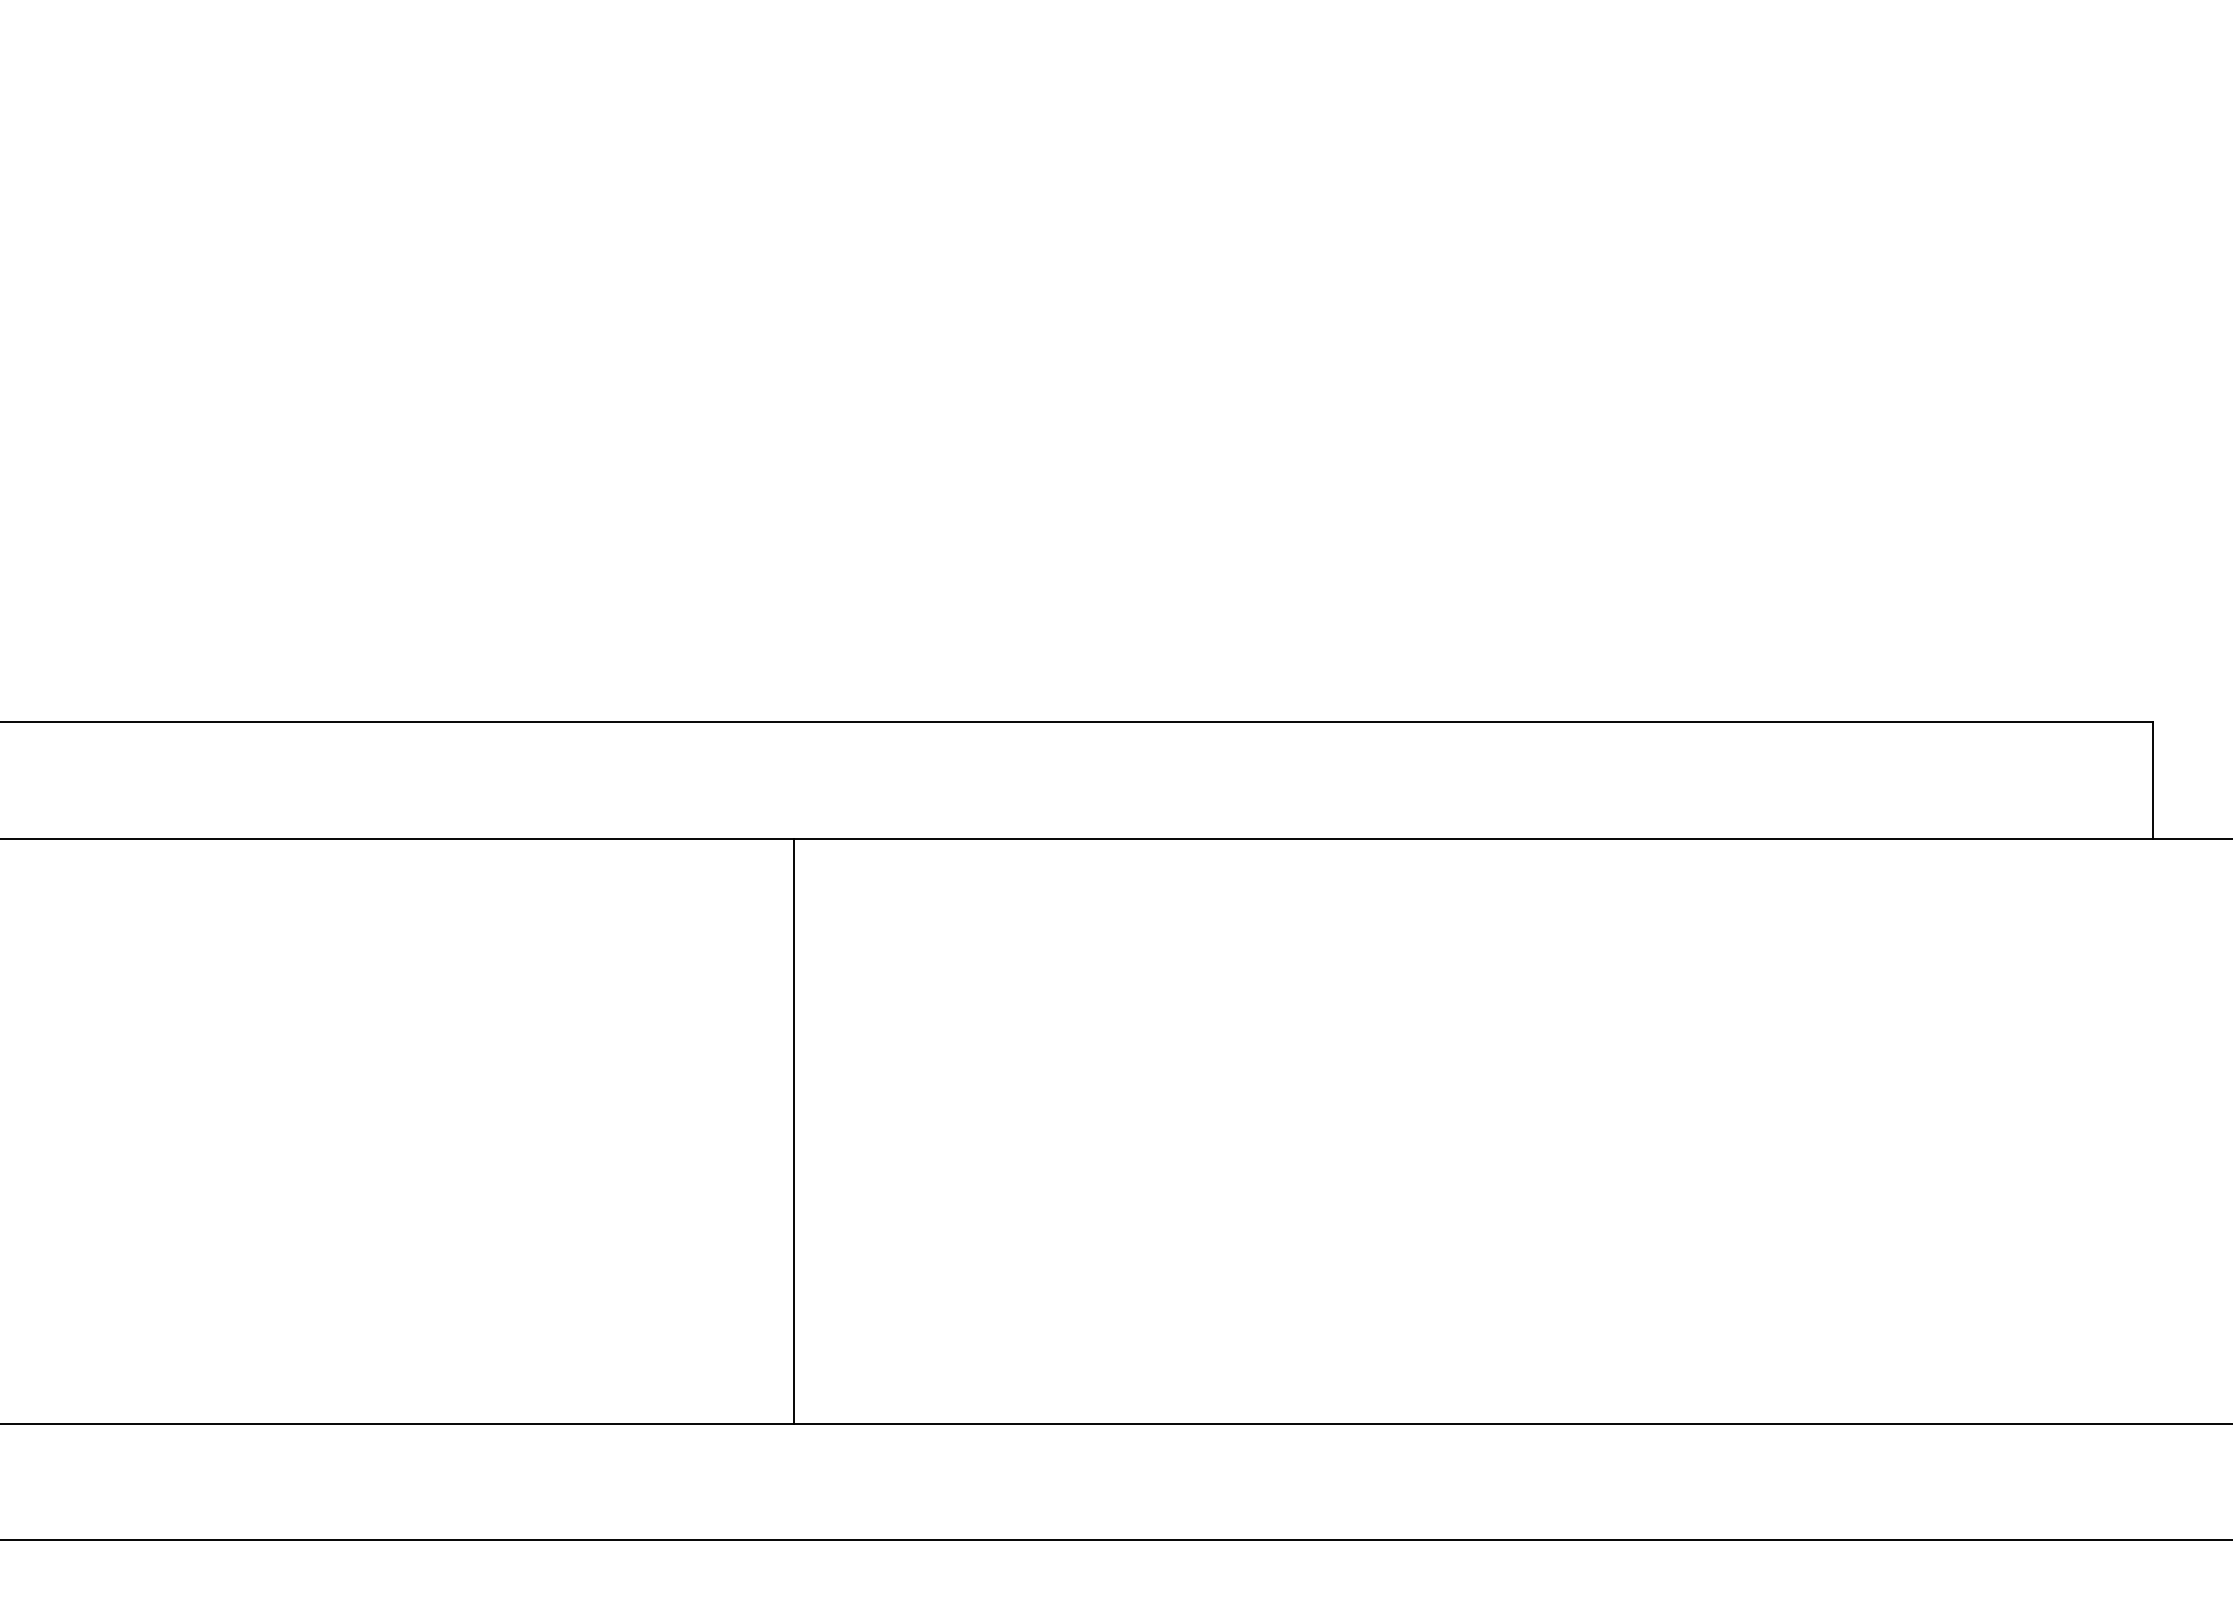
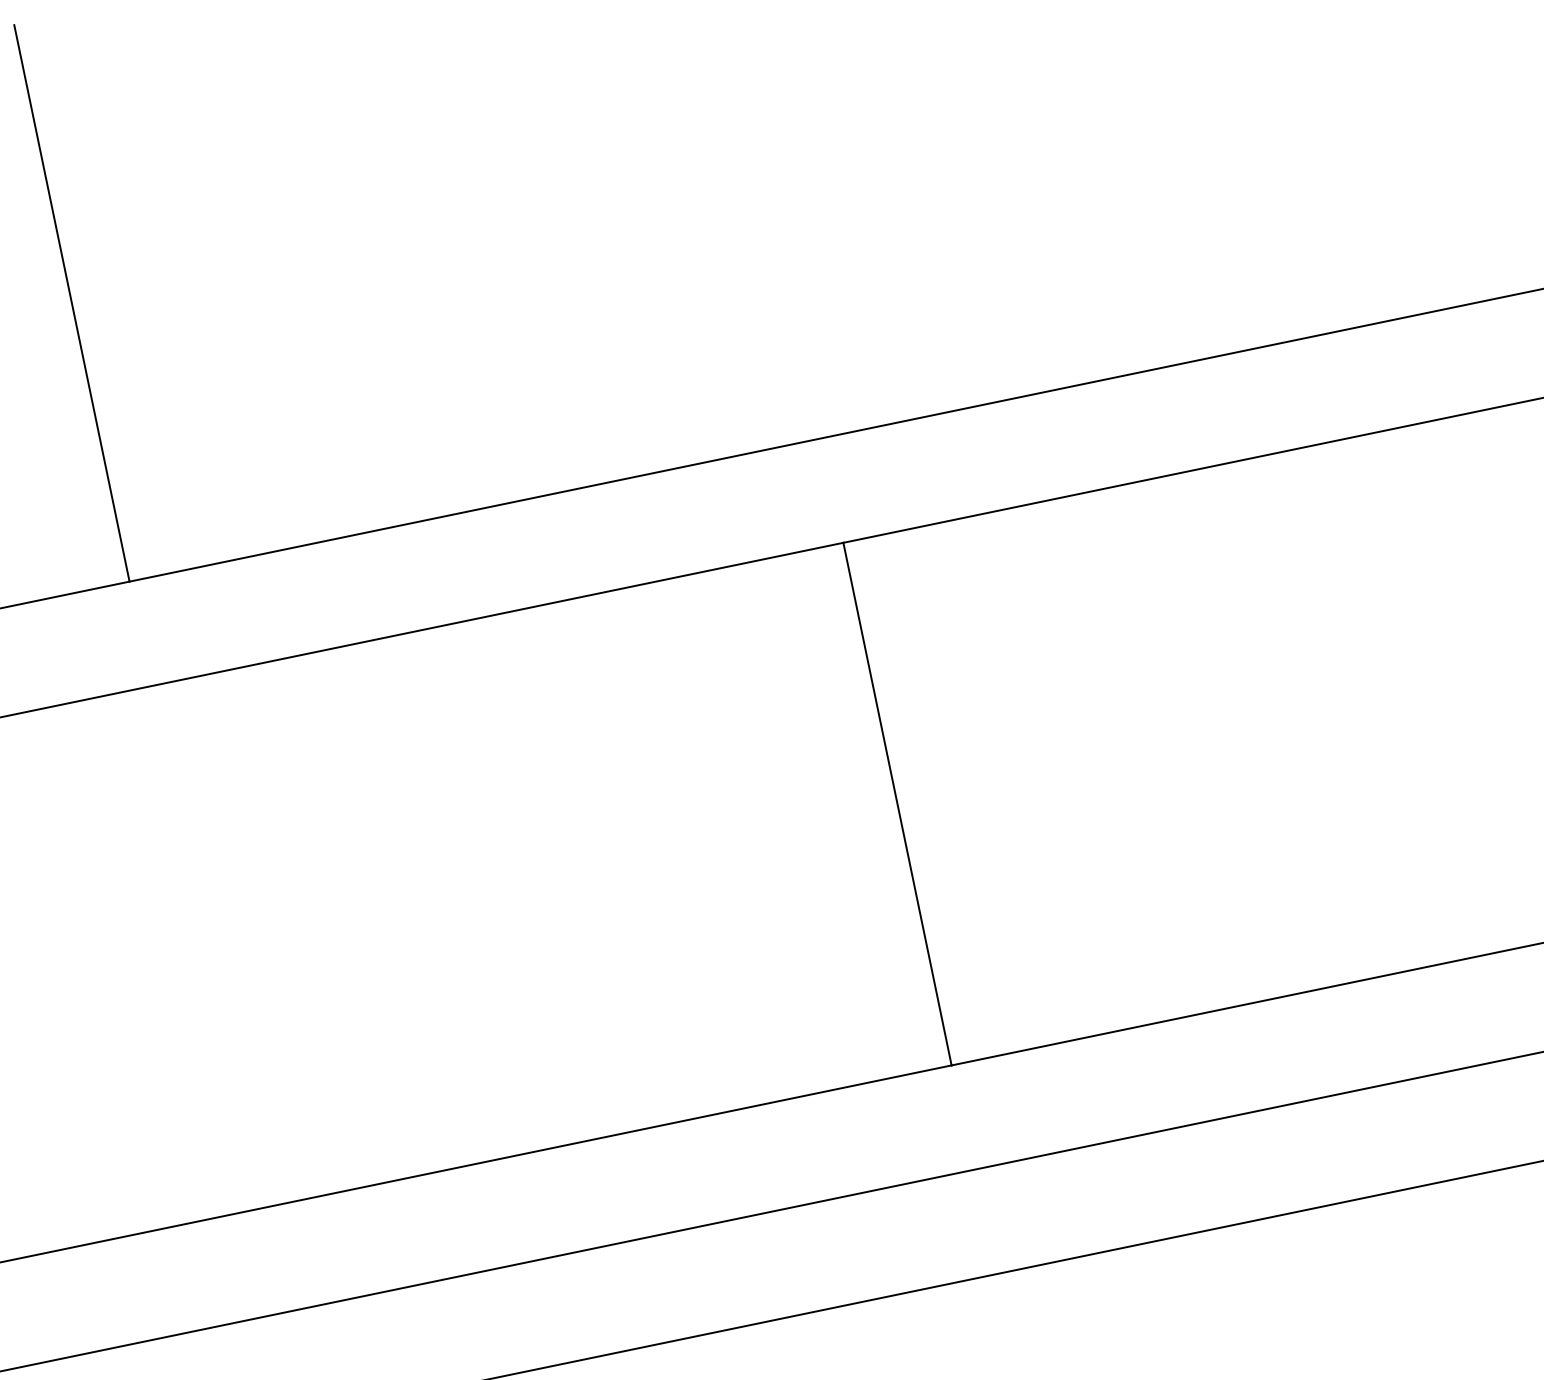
line: (19, 410) -> (71, 302), added

